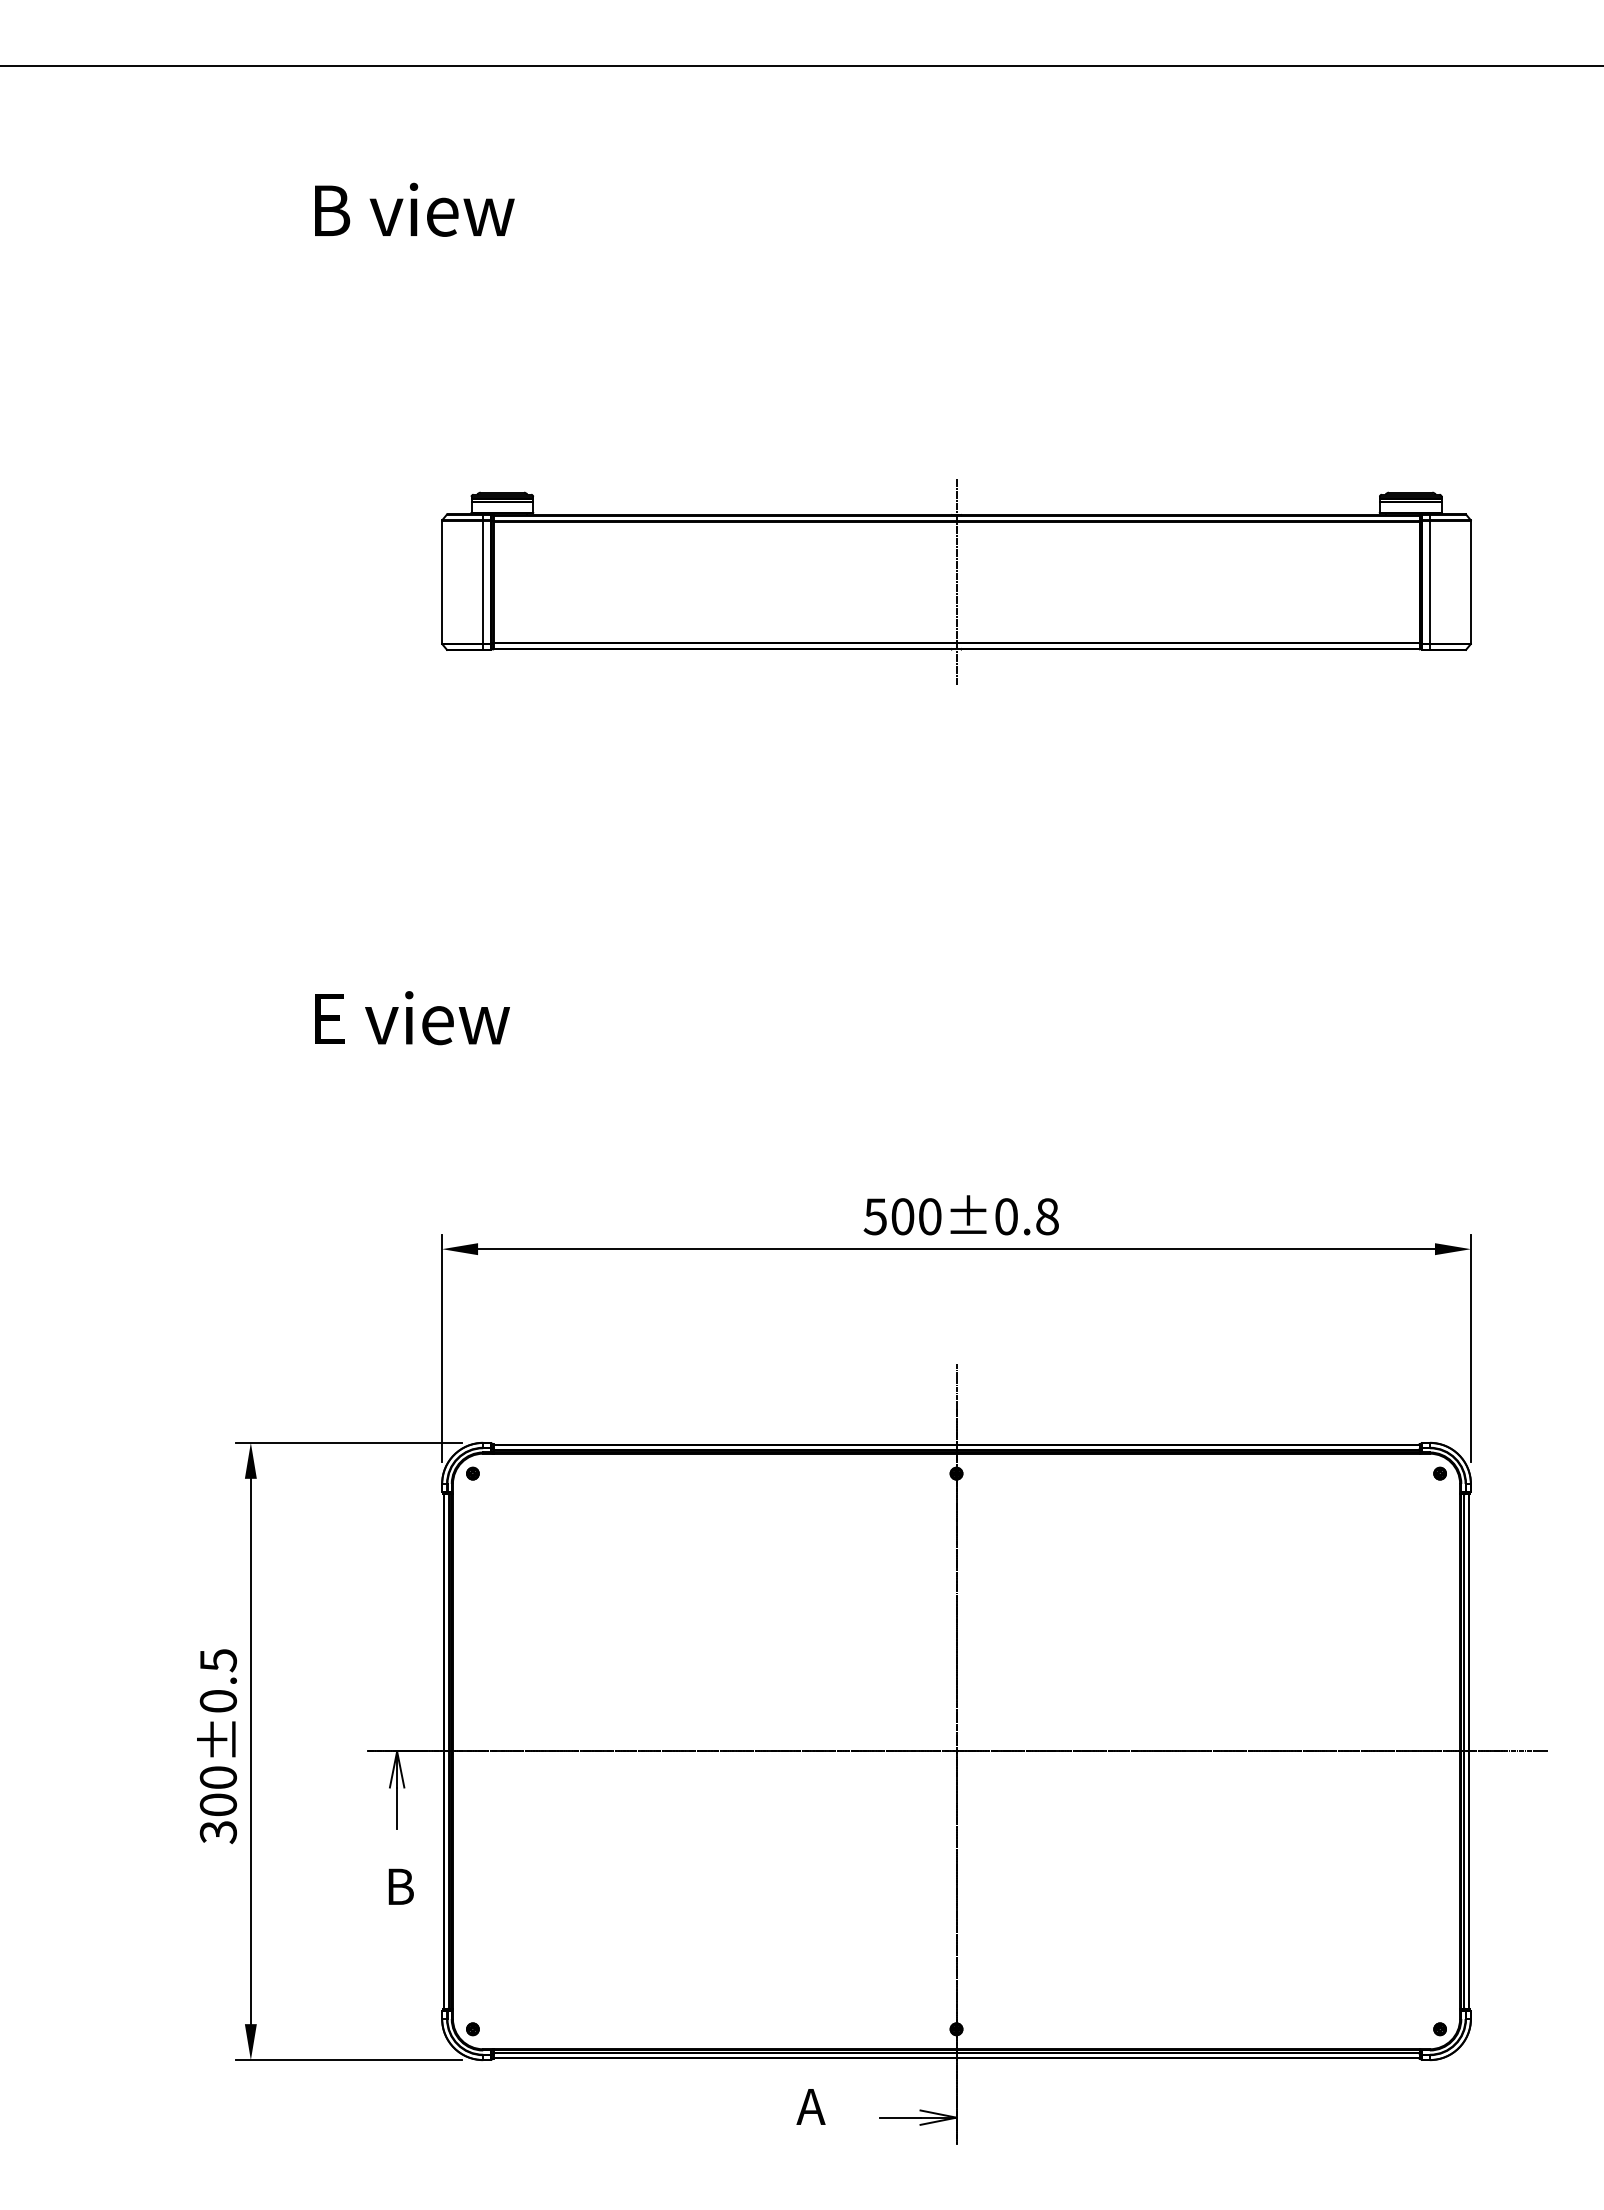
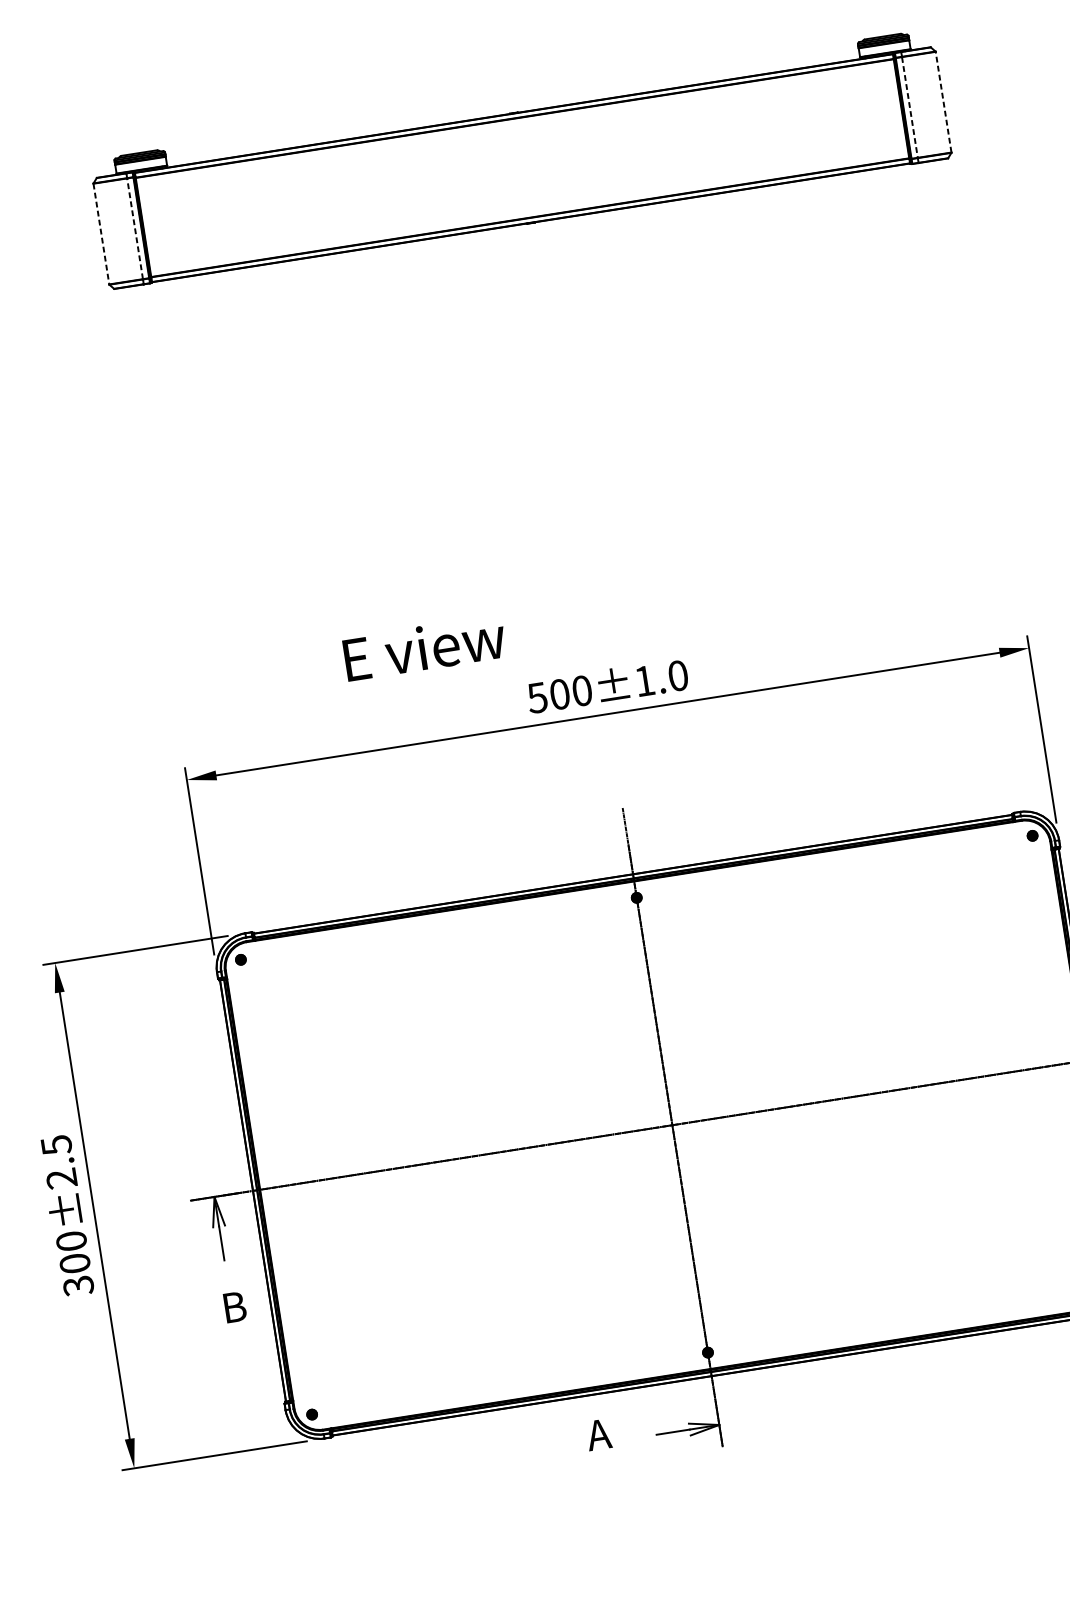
line: (956, 581) -> (522, 167), removed
line: (442, 582) -> (101, 234), solid -> dashed
line: (483, 582) -> (135, 229), solid -> dashed
line: (1429, 582) -> (909, 107), solid -> dashed
line: (1471, 582) -> (944, 102), solid -> dashed
text: (412, 1018) -> (424, 648), moved
text: (1026, 1216) -> (661, 678), 500±0.8 -> 500±1.0
text: (218, 1701) -> (61, 1178), 300±0.5 -> 300±2.5

